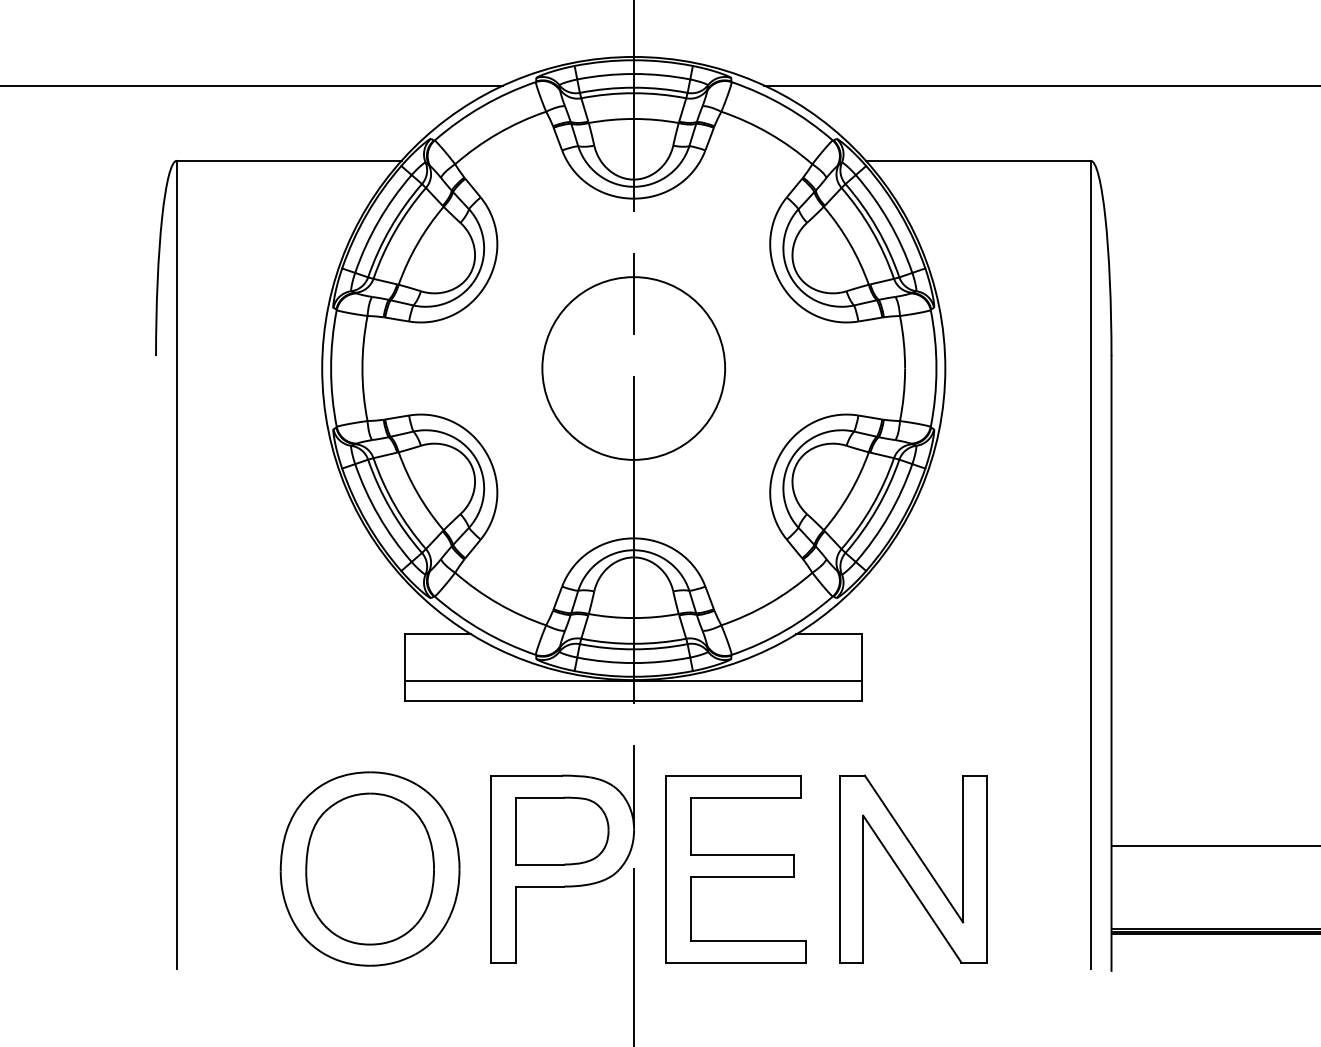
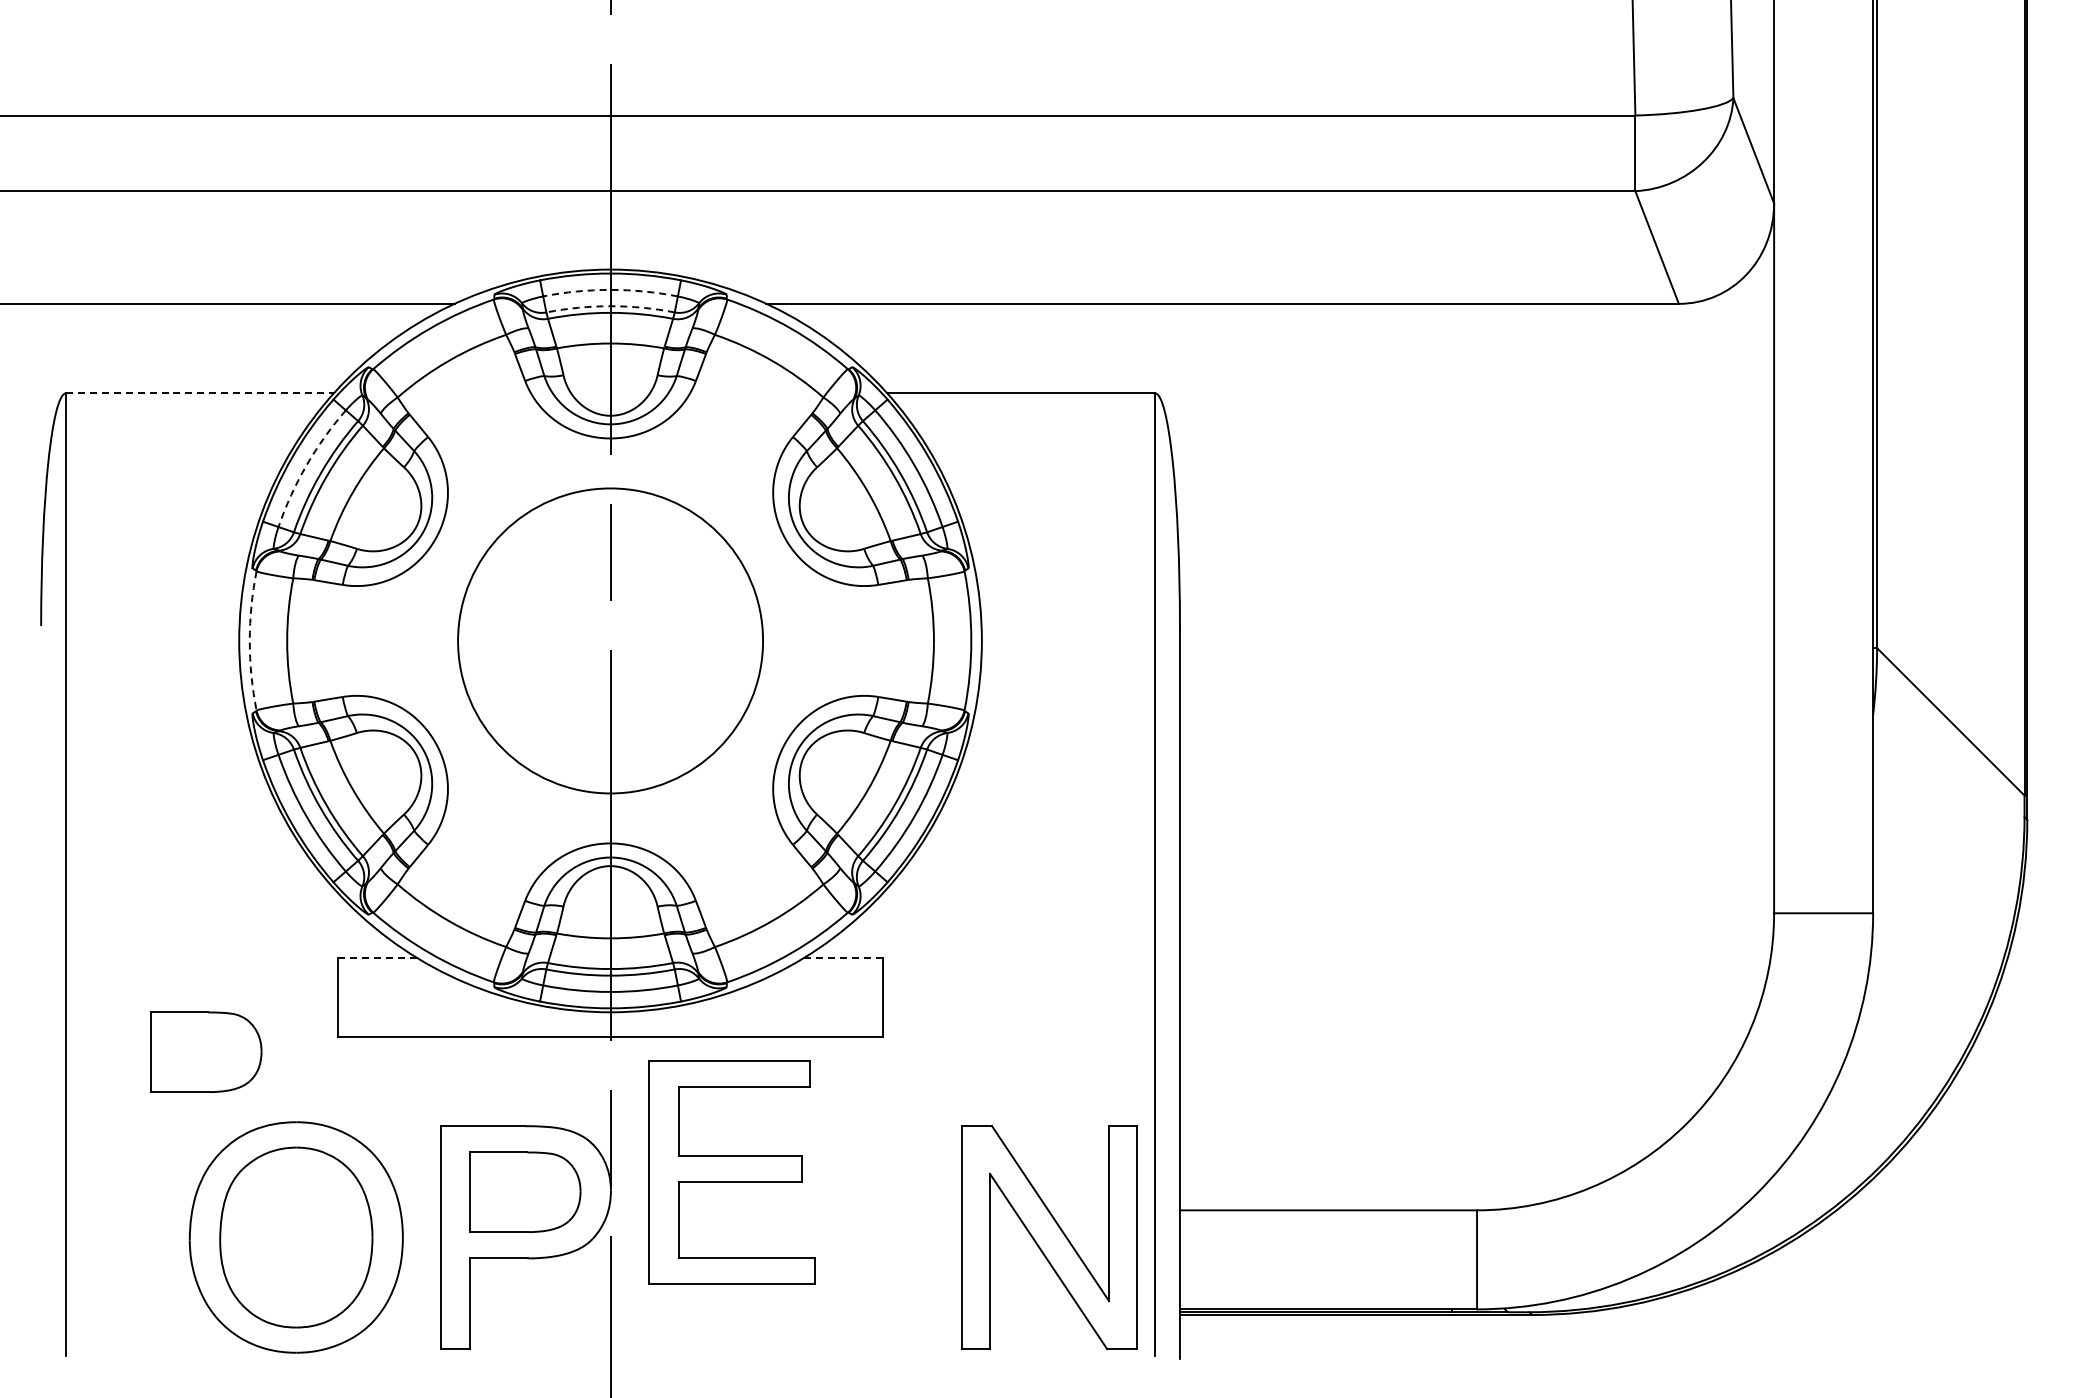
arc: (633, 73) -> (610, 289), solid -> dashed
arc: (633, 87) -> (610, 306), solid -> dashed
line: (288, 160) -> (199, 393), solid -> dashed
arc: (378, 221) -> (306, 465), solid -> dashed
arc: (330, 368) -> (249, 640), solid -> dashed
circle: (633, 368) -> (610, 640), size x1.4
line: (439, 634) -> (378, 957), solid -> dashed
line: (830, 634) -> (844, 957), solid -> dashed
line: (633, 681) -> (610, 1013), removed
part: (294, 712) -> (206, 1051), added
part: (735, 869) -> (731, 1172), moved
part: (913, 869) -> (1049, 1237), moved

